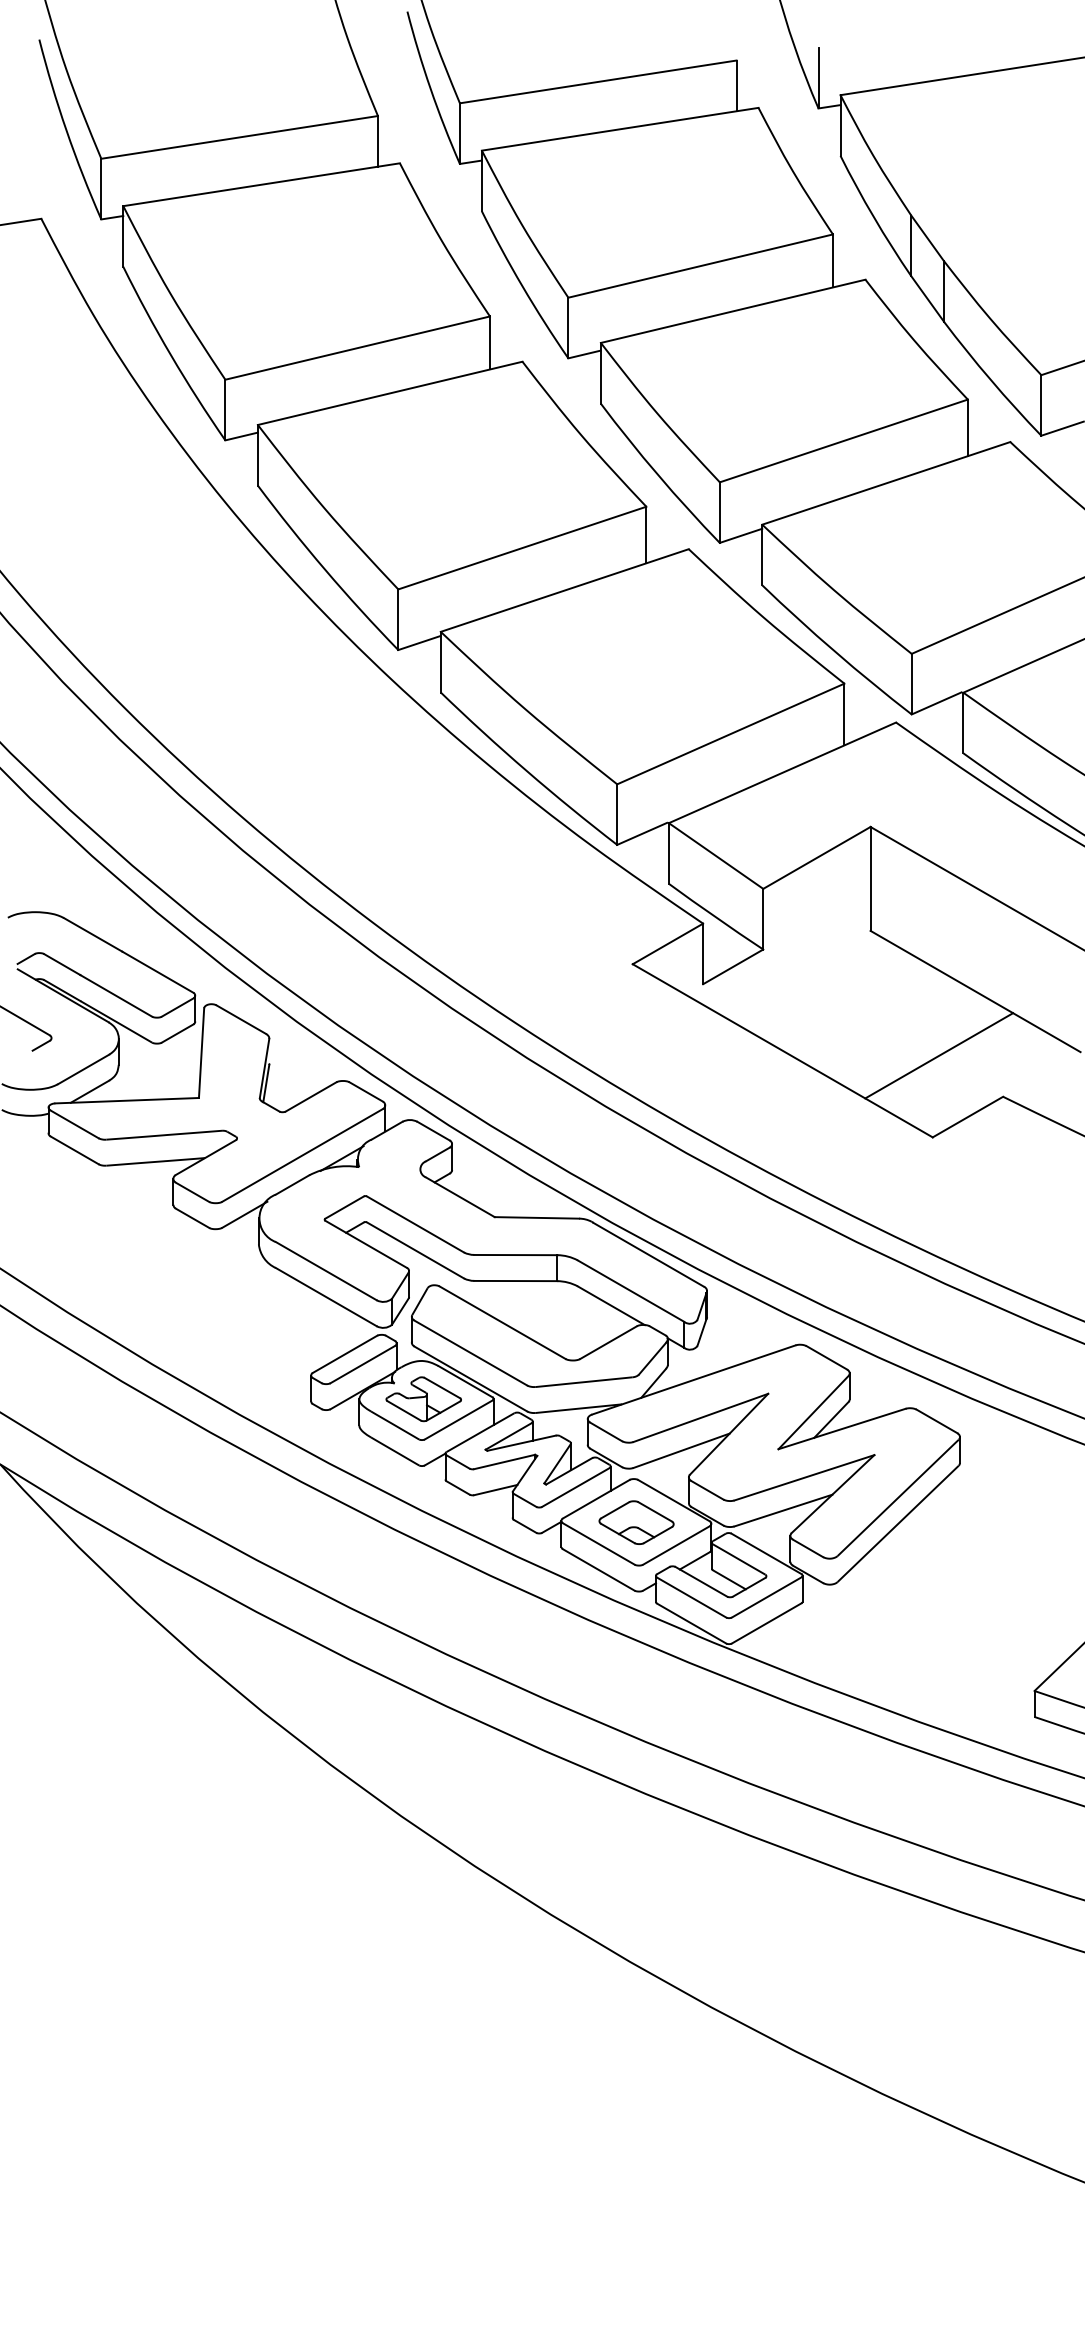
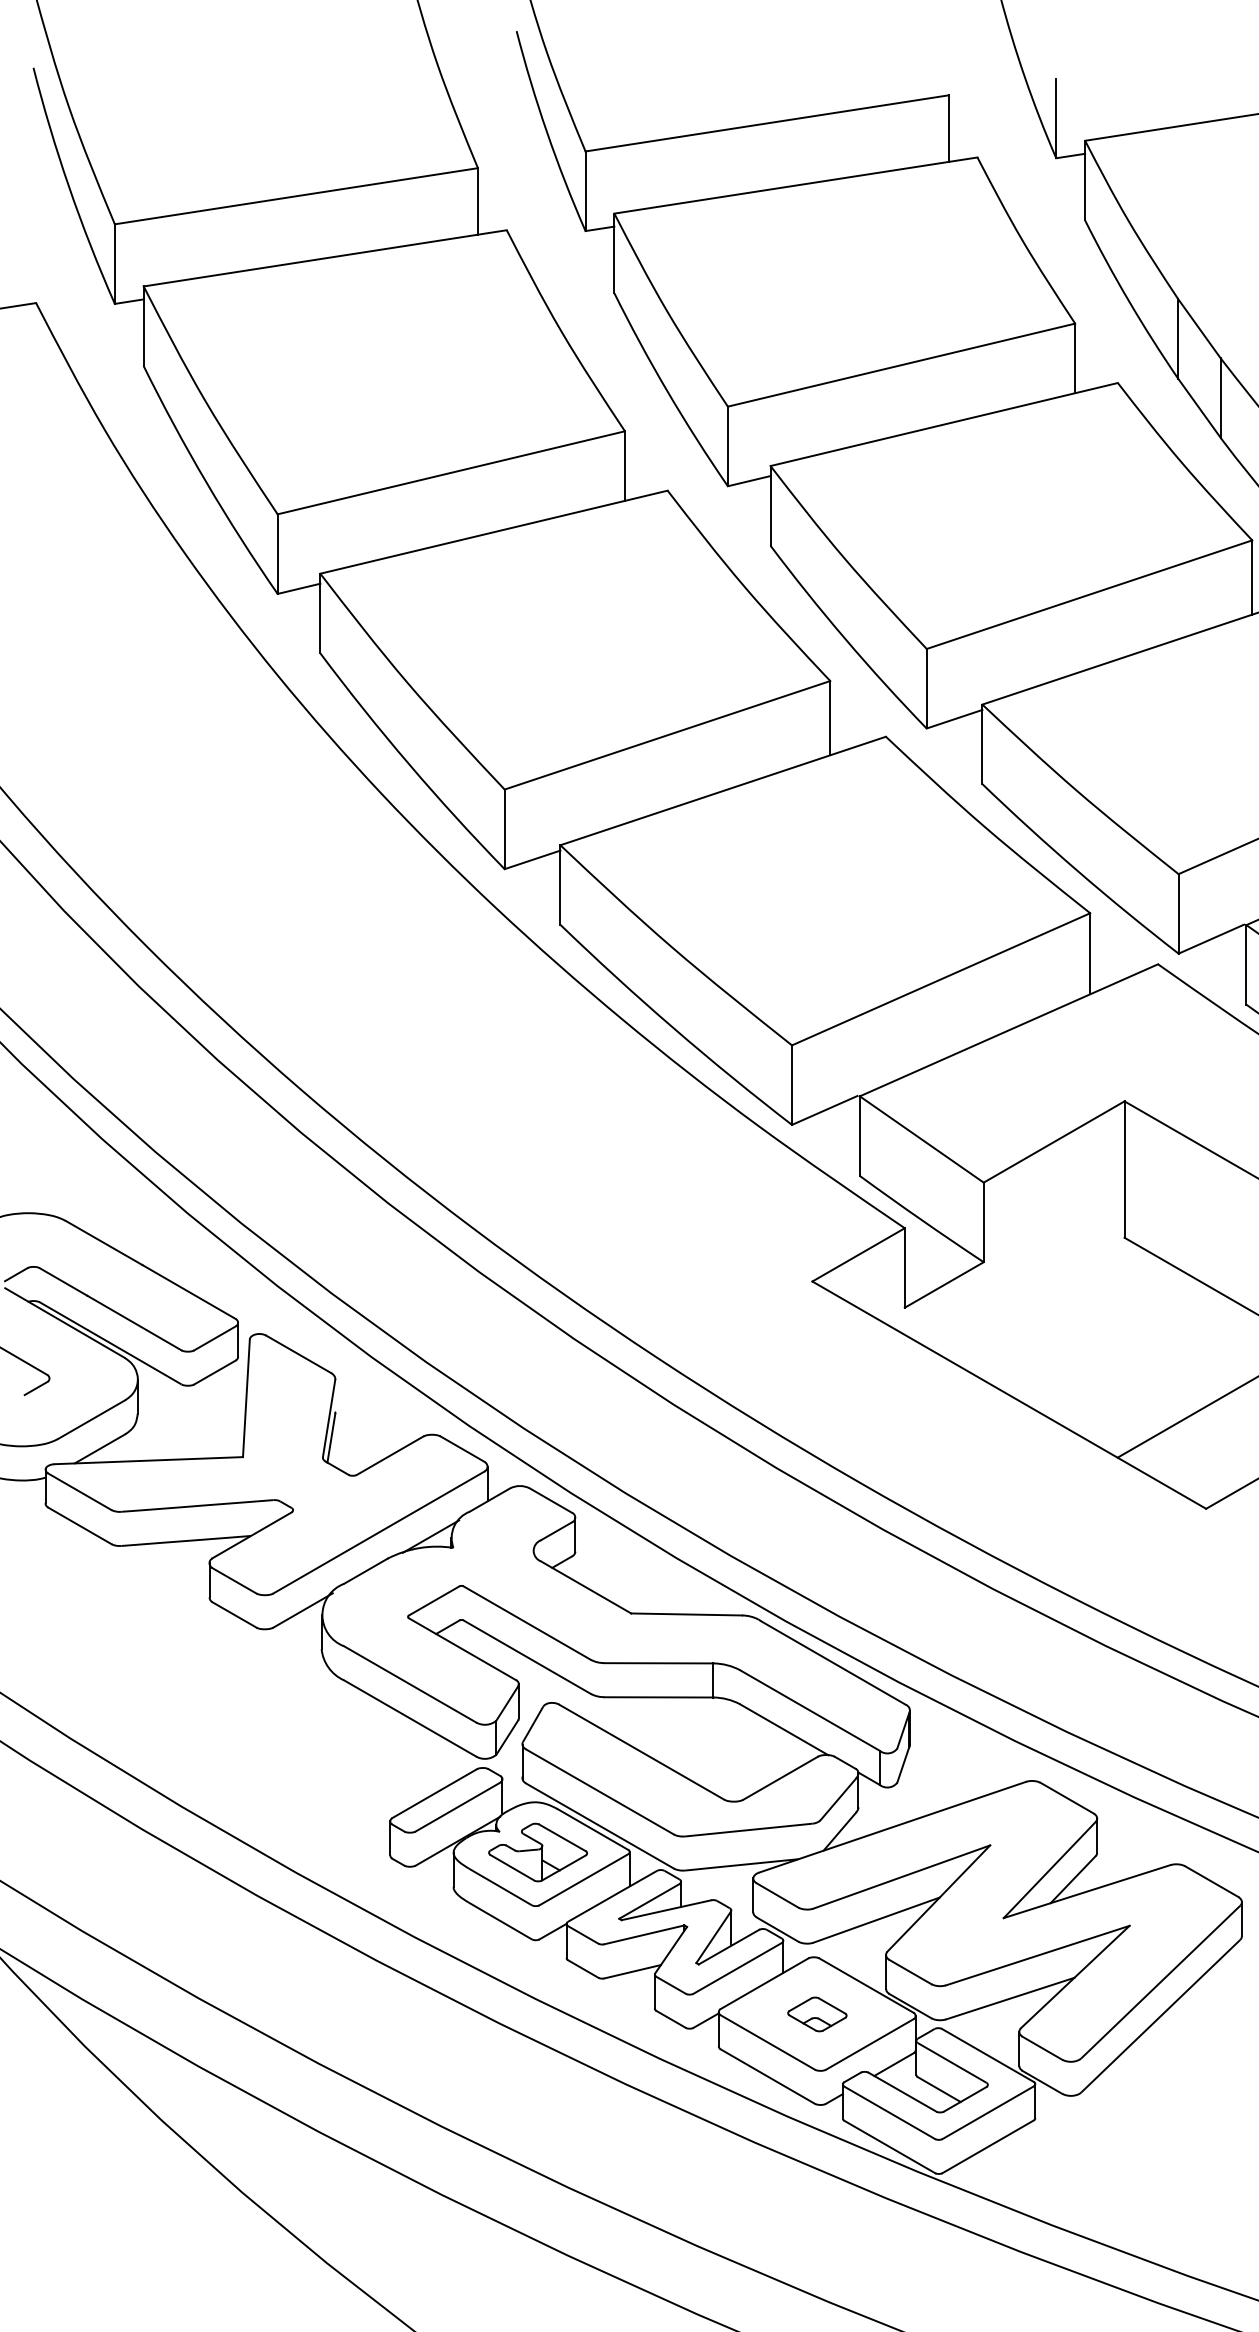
part: (636, 1522) -> (817, 2014), size x0.6

